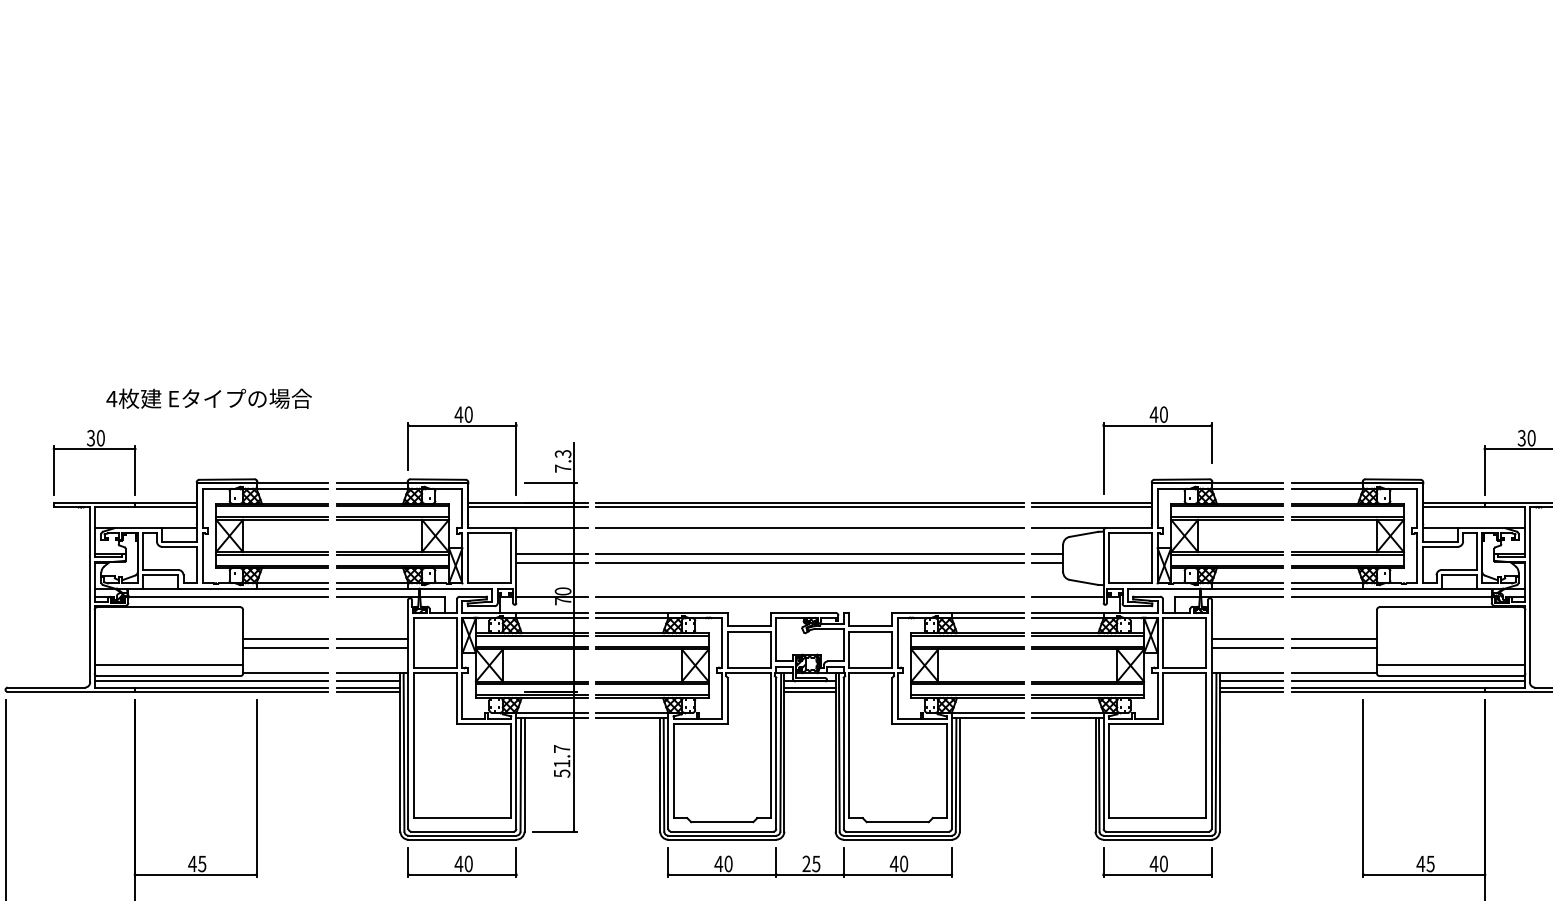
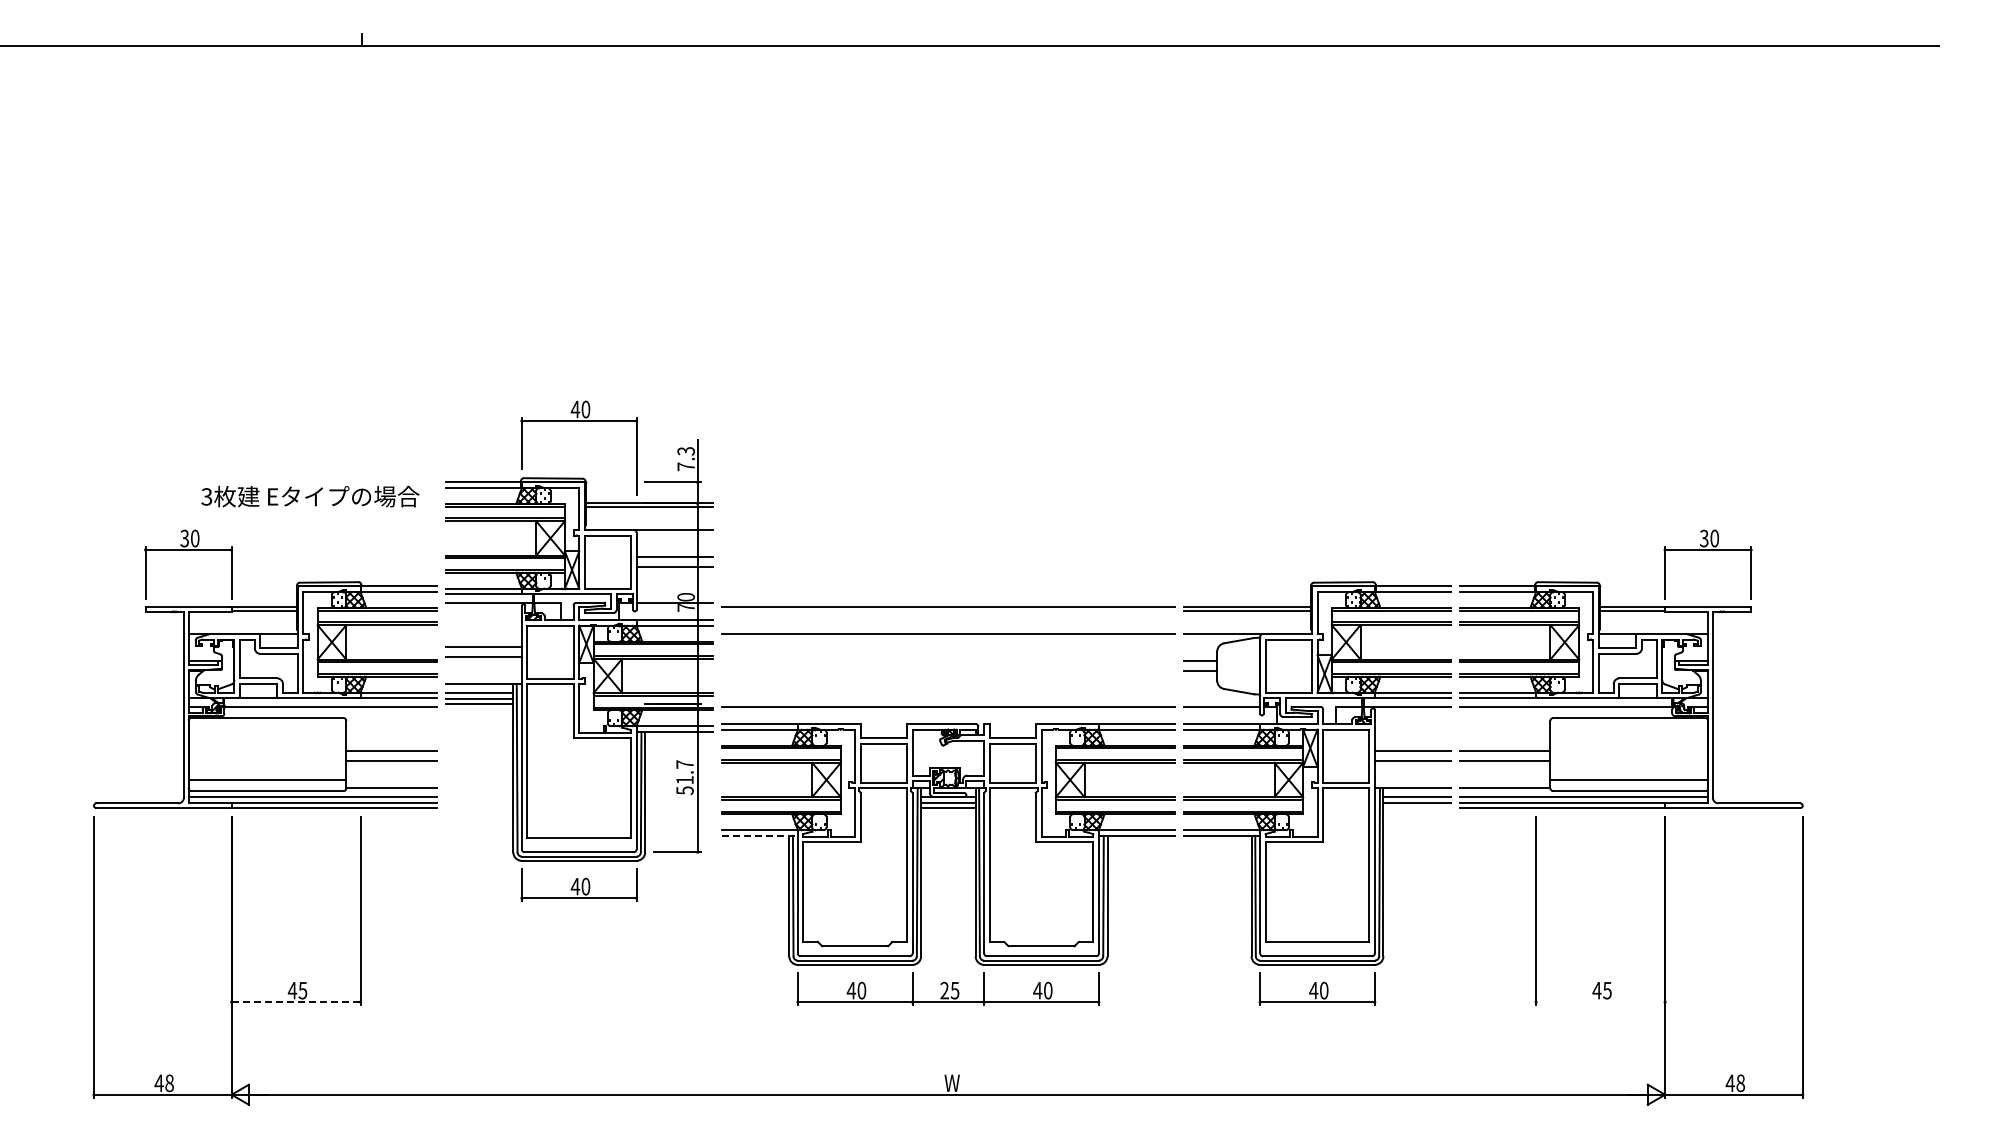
text: (111, 398) -> (206, 496), 4 -> 3
part: (1157, 425) -> (1317, 525), removed
line: (810, 506) -> (948, 611), removed
line: (810, 554) -> (948, 661), removed
line: (810, 563) -> (948, 671), removed
part: (462, 641) -> (579, 650), moved
line: (1251, 692) -> (1417, 808), removed
line: (633, 717) -> (760, 835), solid -> dashed
line: (196, 875) -> (296, 1002), solid -> dashed
line: (1424, 875) -> (1600, 1002), removed

